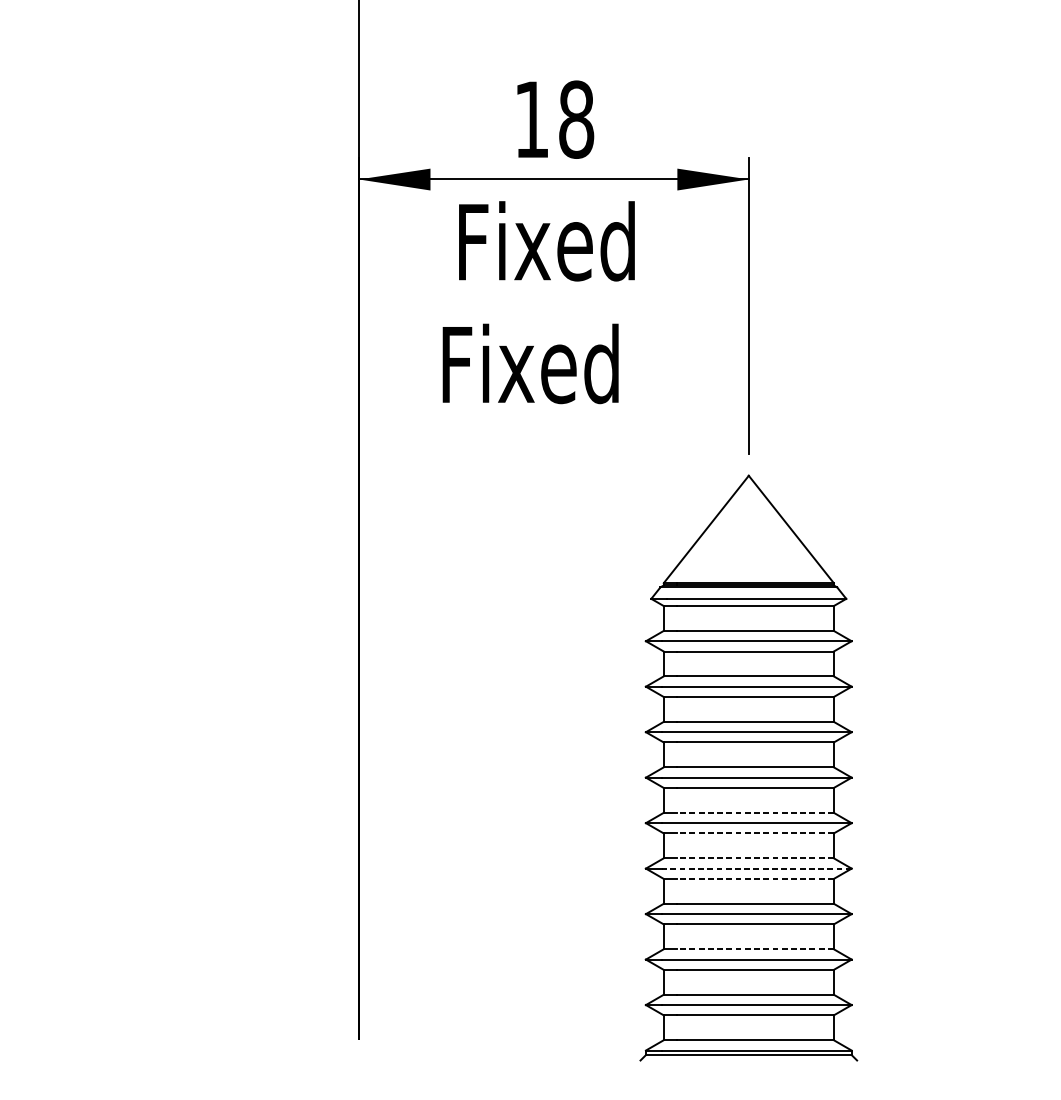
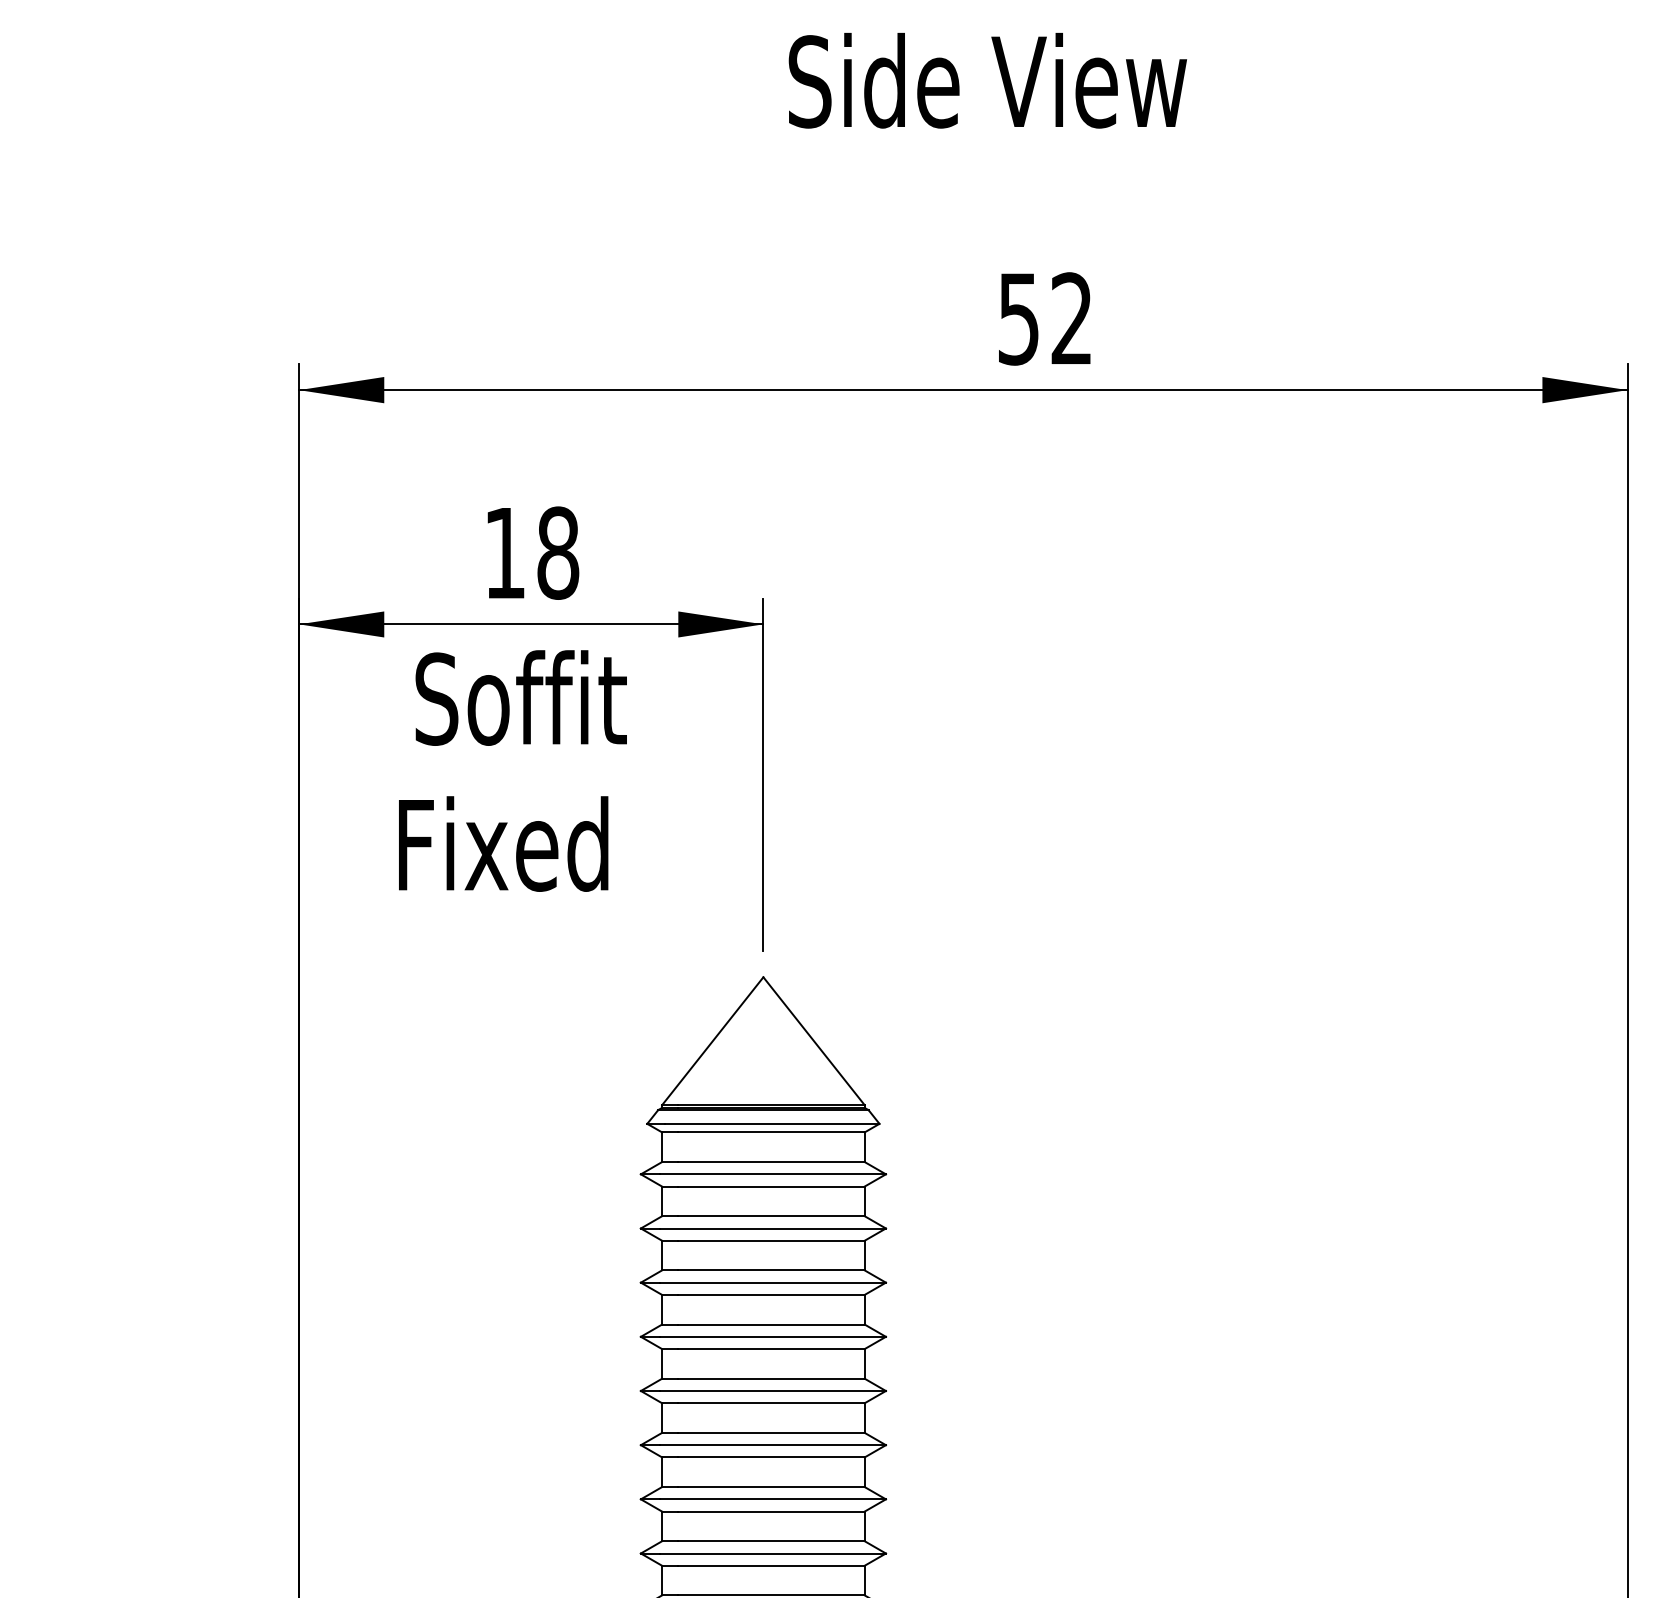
text: (545, 240) -> (521, 697), Fixed -> Soffit
line: (754, 812) -> (770, 1378), dashed -> solid
line: (754, 833) -> (770, 1403), dashed -> solid
line: (754, 857) -> (770, 1432), dashed -> solid
line: (756, 868) -> (772, 1445), dashed -> solid
line: (754, 878) -> (770, 1457), dashed -> solid
line: (754, 949) -> (770, 1541), dashed -> solid

